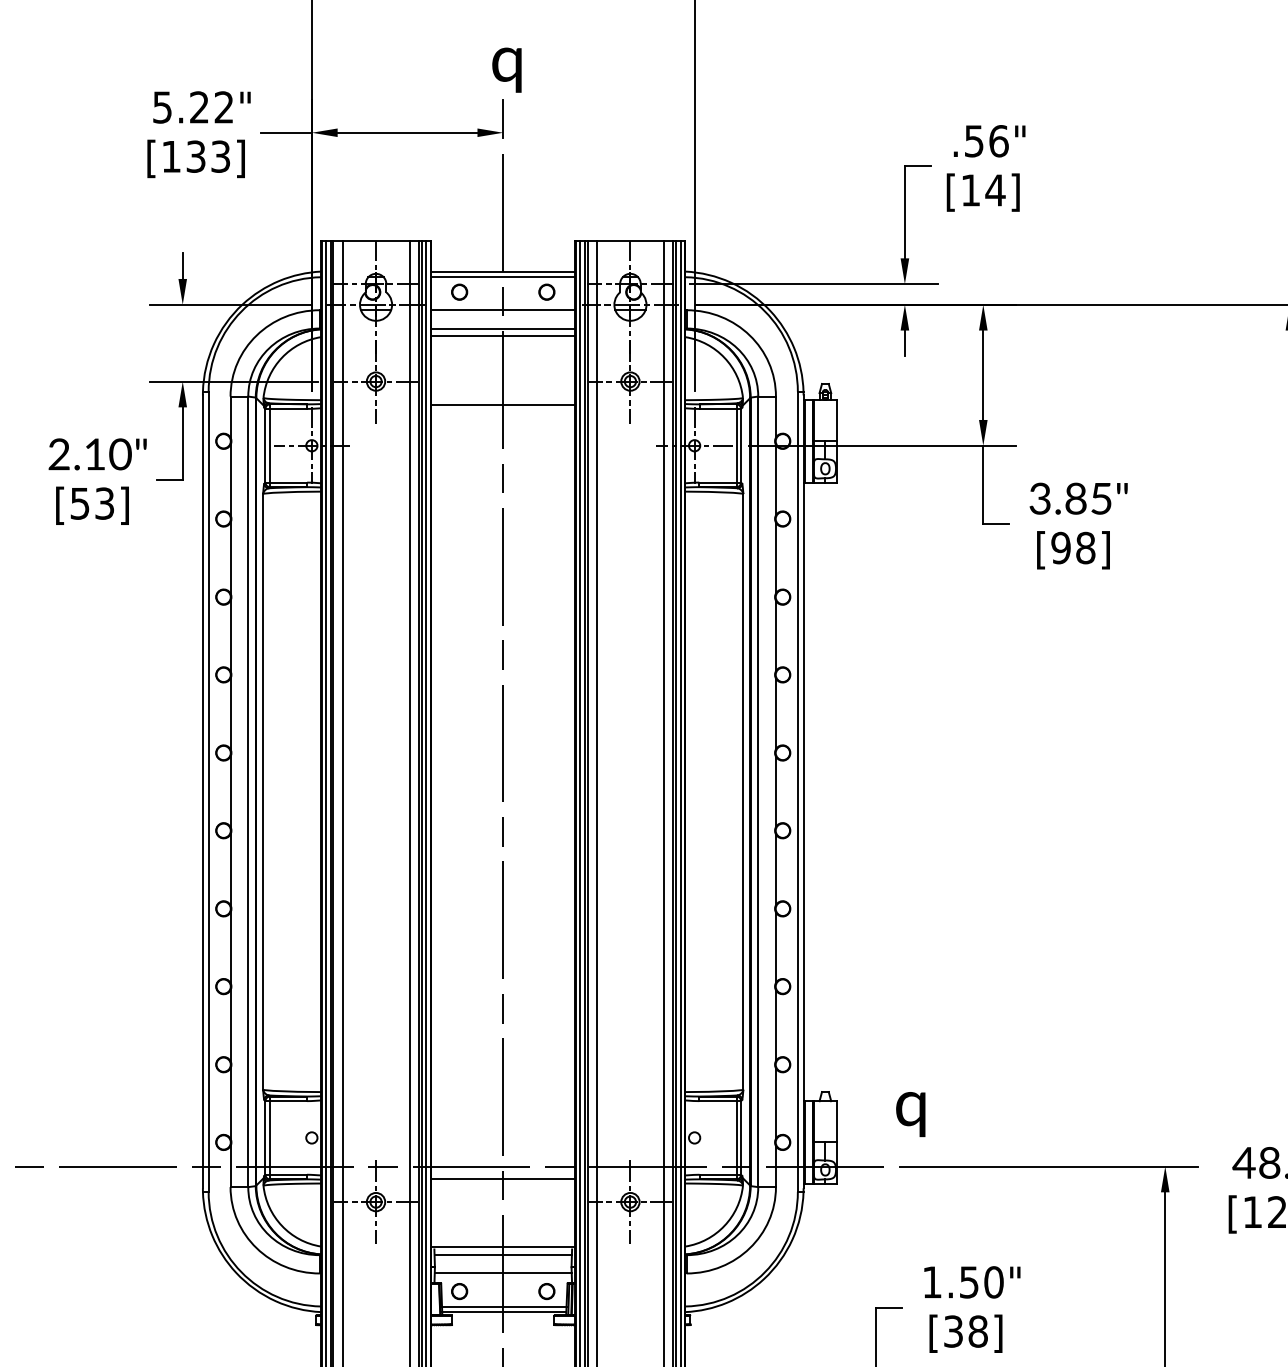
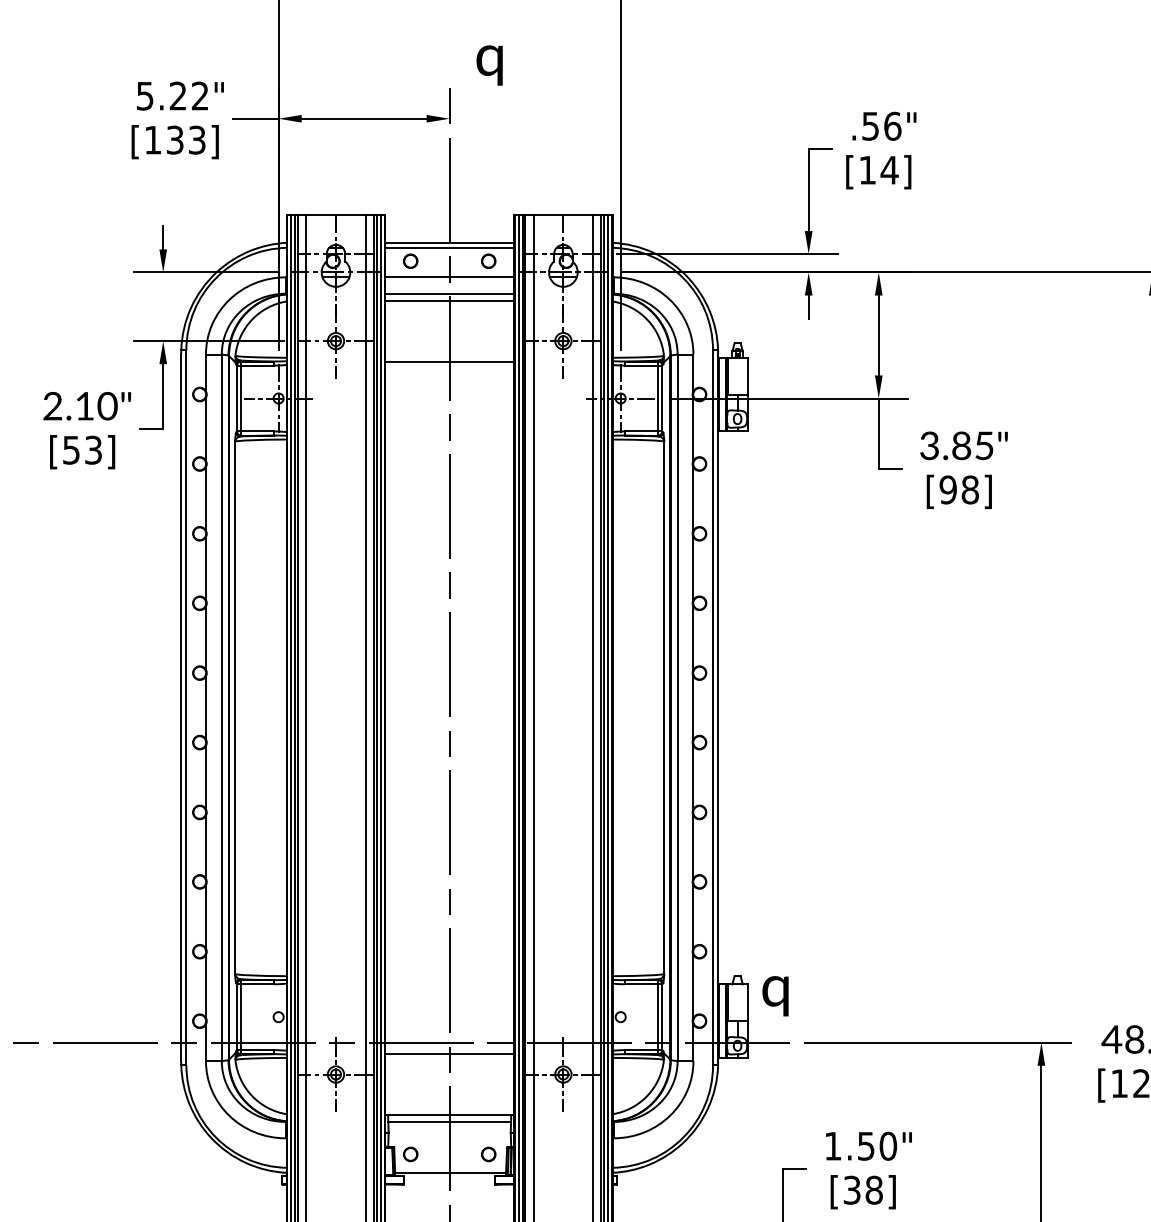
text: (506, 69) -> (489, 64), moved
text: (910, 1114) -> (775, 996), moved
line: (502, 1273) -> (449, 1138), removed
line: (504, 1306) -> (450, 1167), removed

